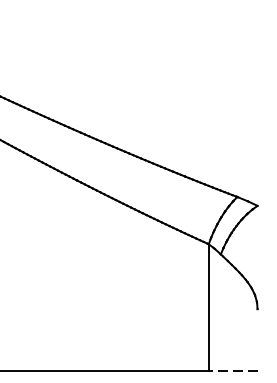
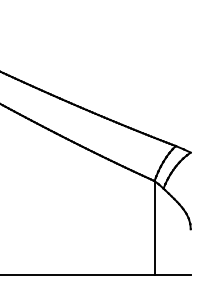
line: (232, 370) -> (172, 274), dashed -> solid

